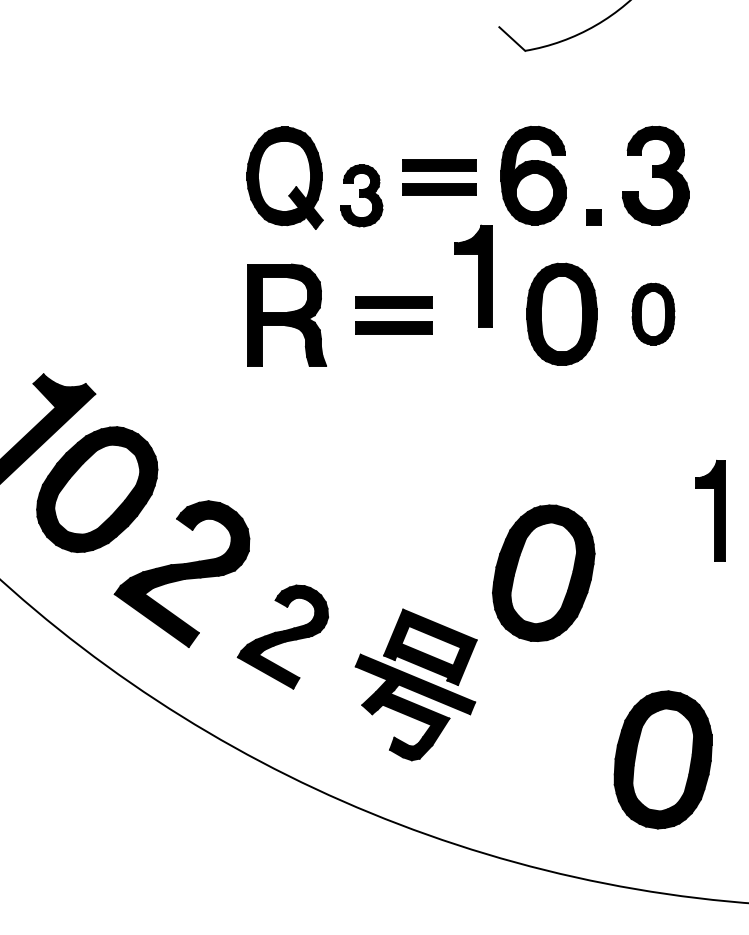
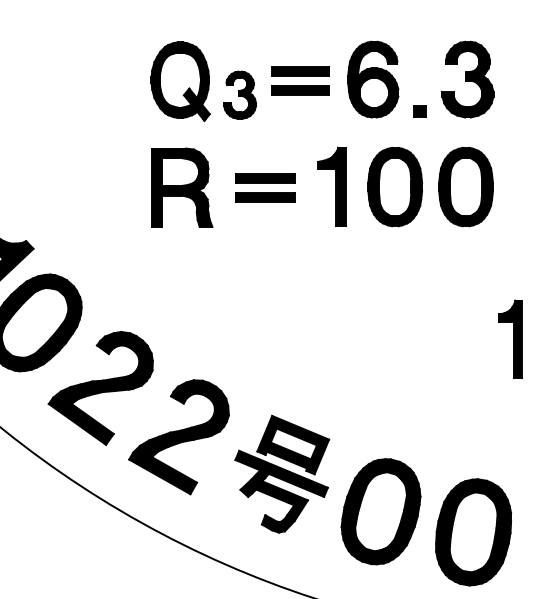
part: (473, 275) -> (332, 186), moved
part: (653, 313) -> (466, 186), size x1.67
part: (543, 572) -> (380, 511), moved
part: (282, 636) -> (178, 436), size x1.43

